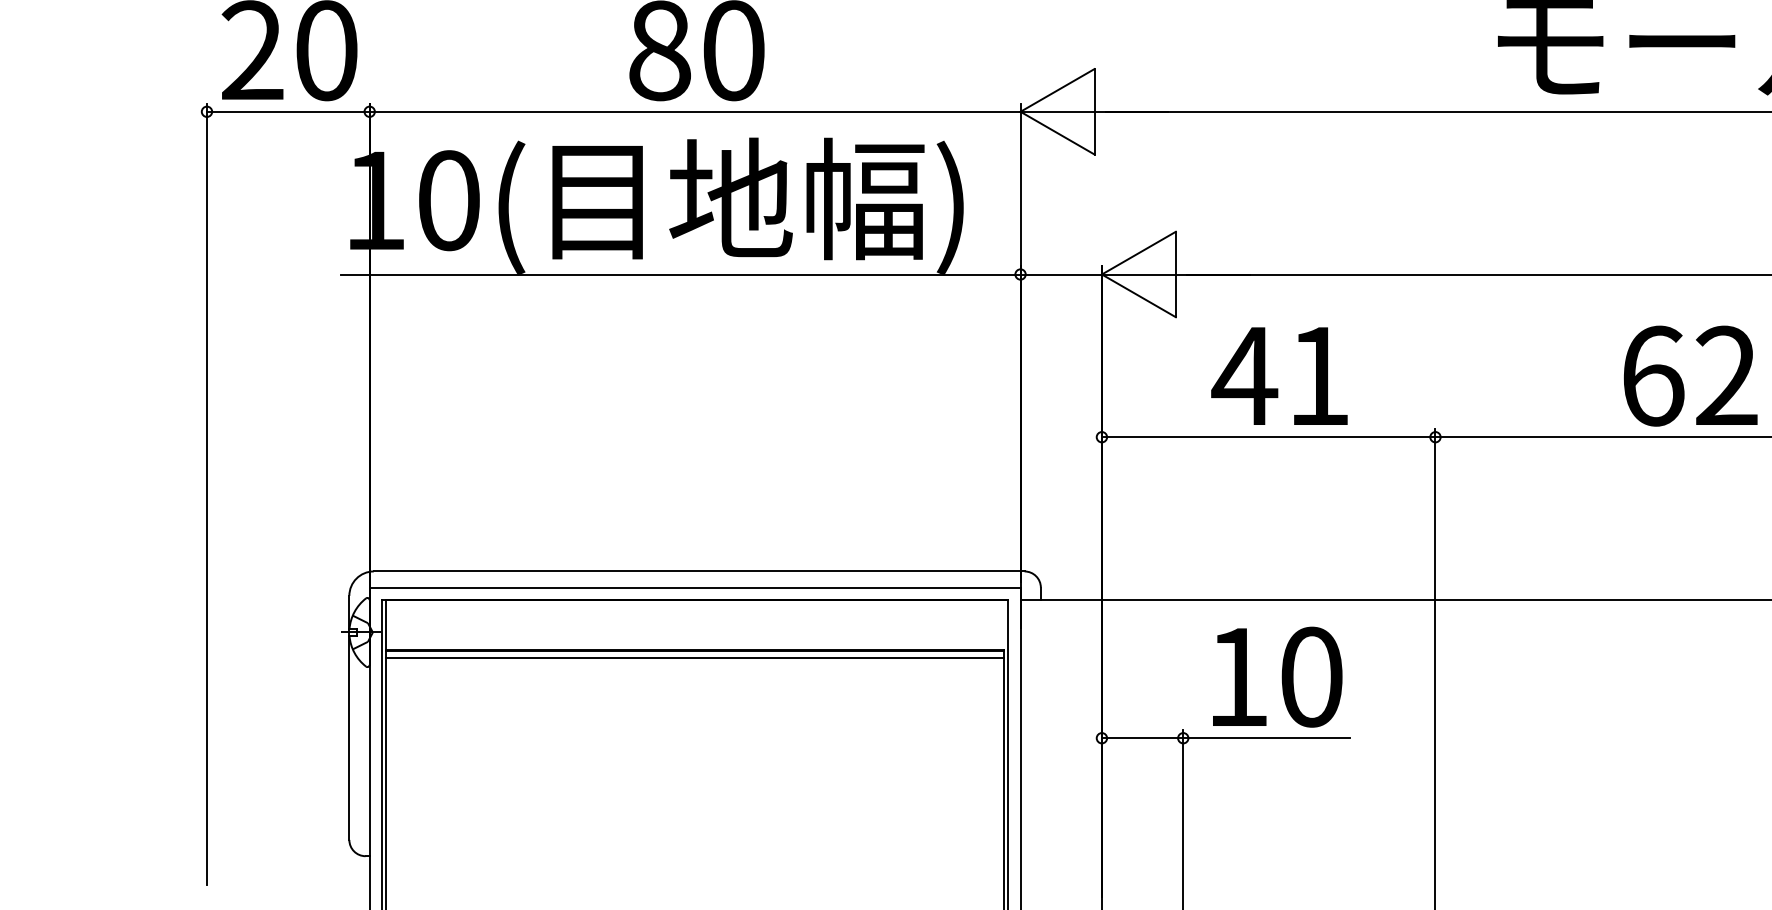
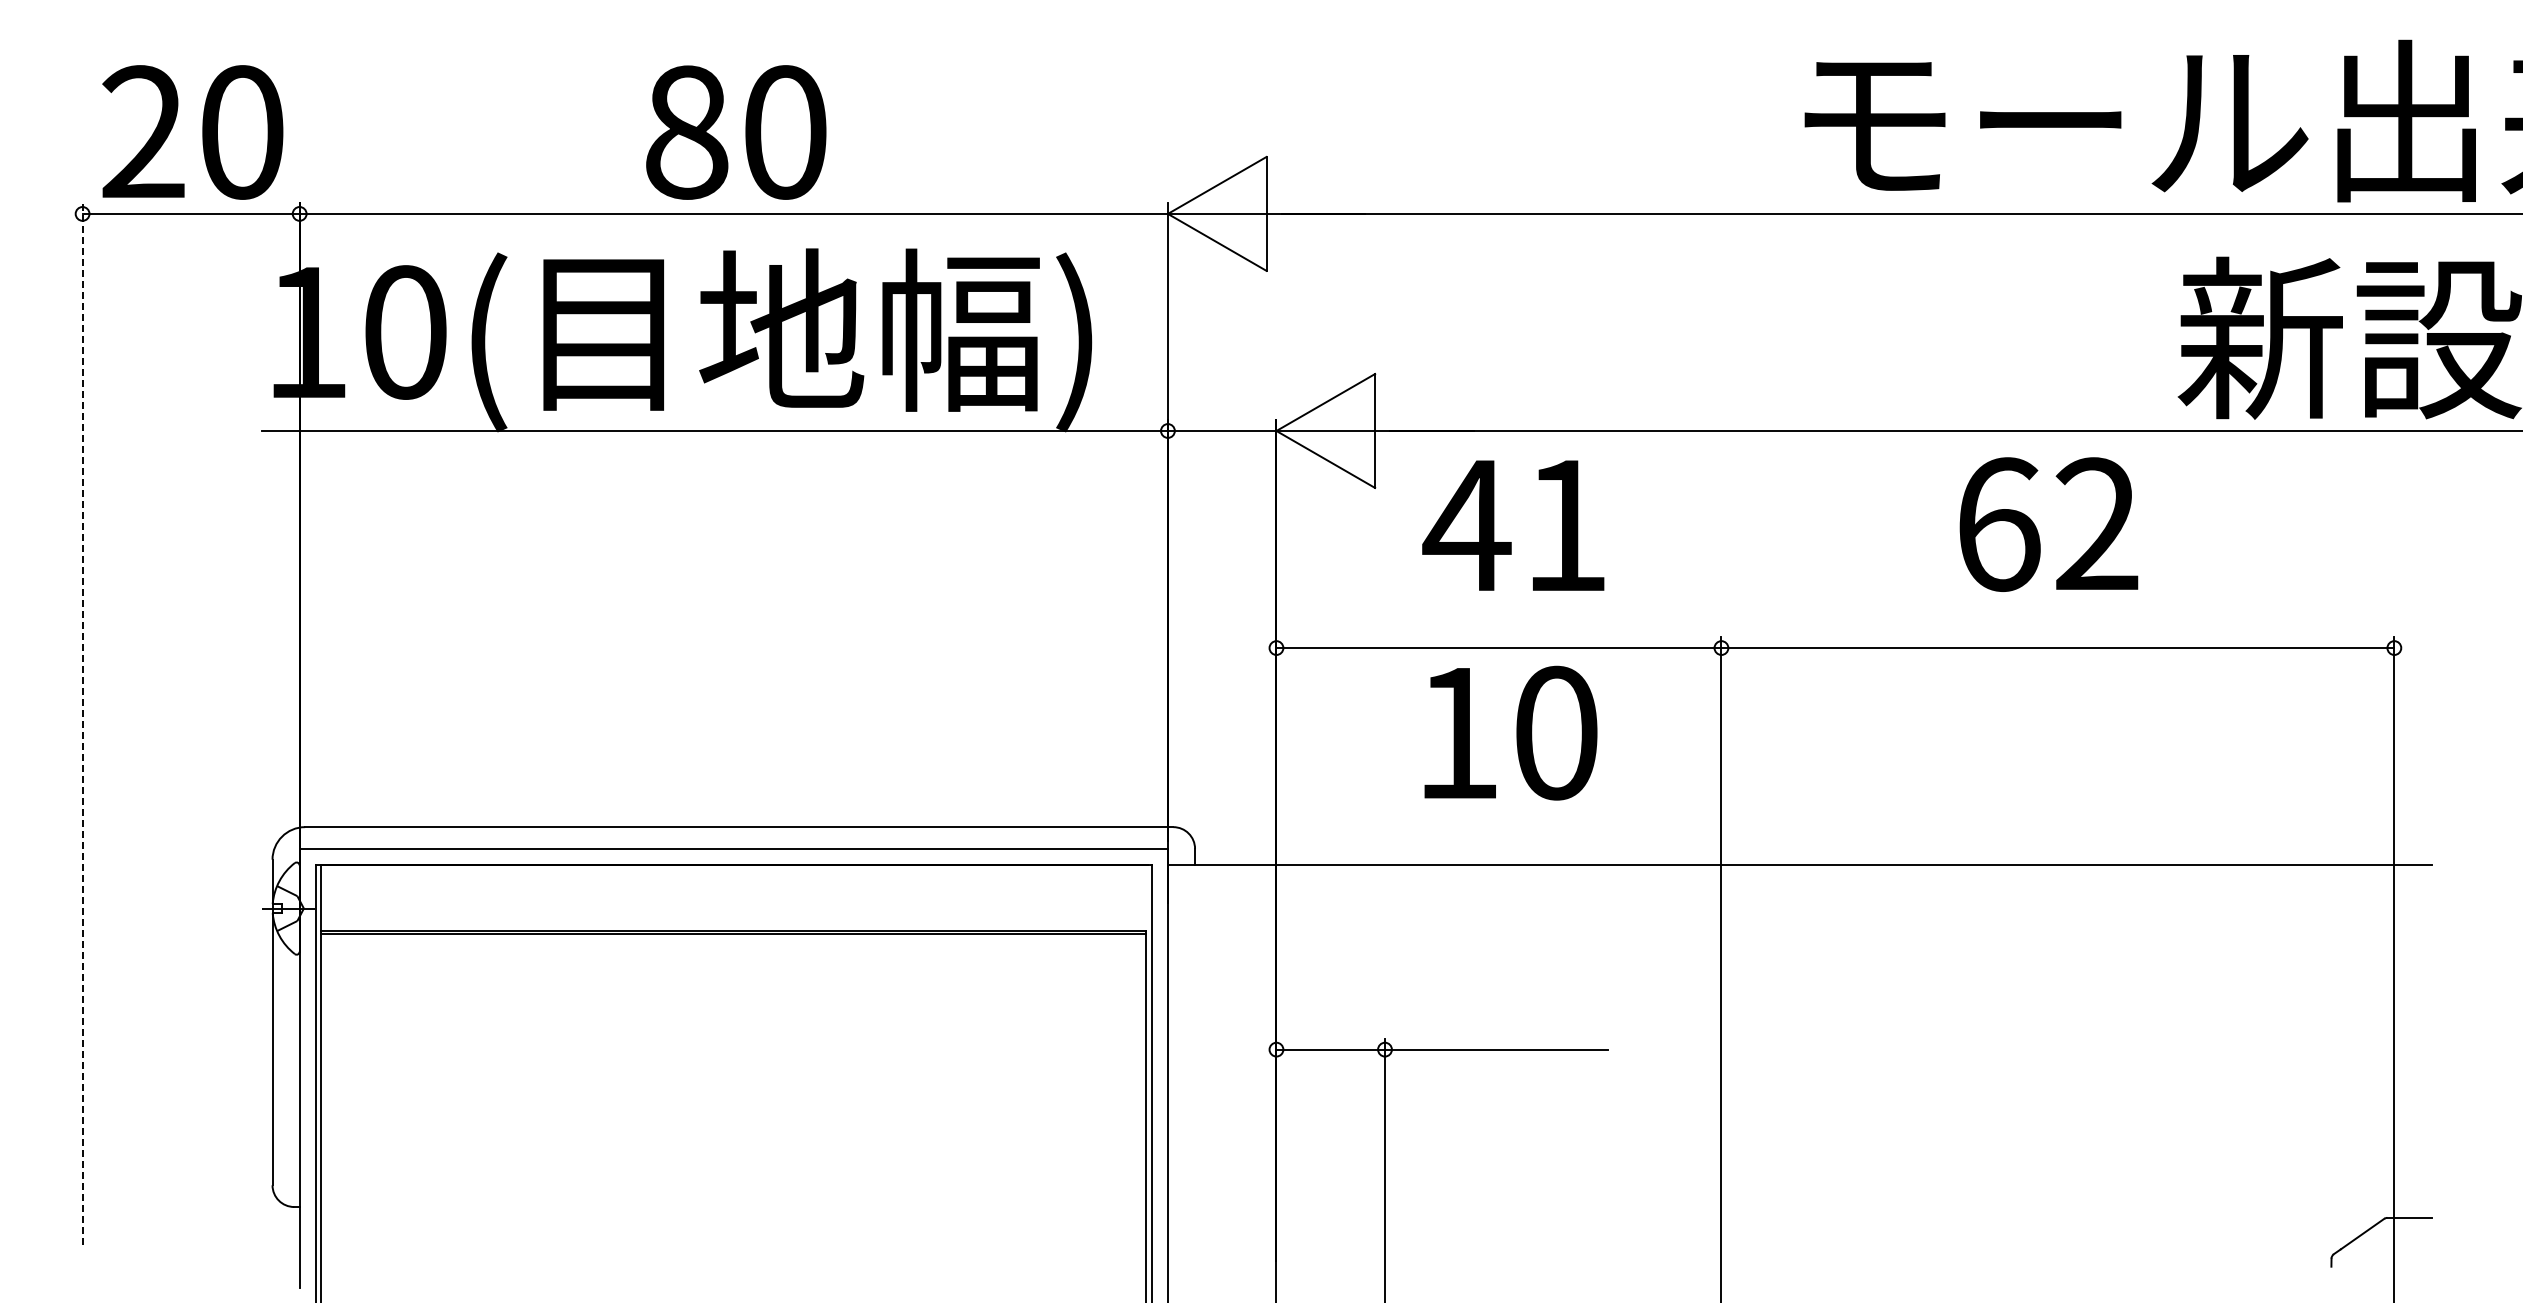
text: (1279, 376) -> (1513, 525), moved
text: (1690, 376) -> (2048, 524), moved
line: (206, 494) -> (82, 724), solid -> dashed
line: (694, 658) -> (733, 943), removed
text: (1277, 676) -> (1510, 732), moved

